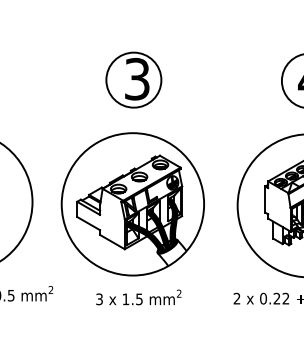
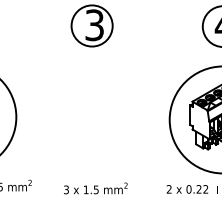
part: (132, 204) -> (91, 118), removed

